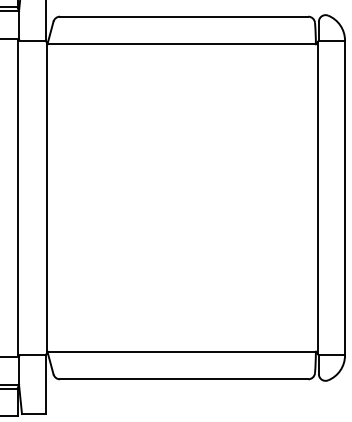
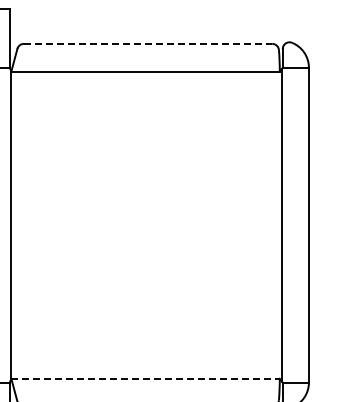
line: (184, 16) -> (148, 43), solid -> dashed
line: (182, 351) -> (146, 378), solid -> dashed

